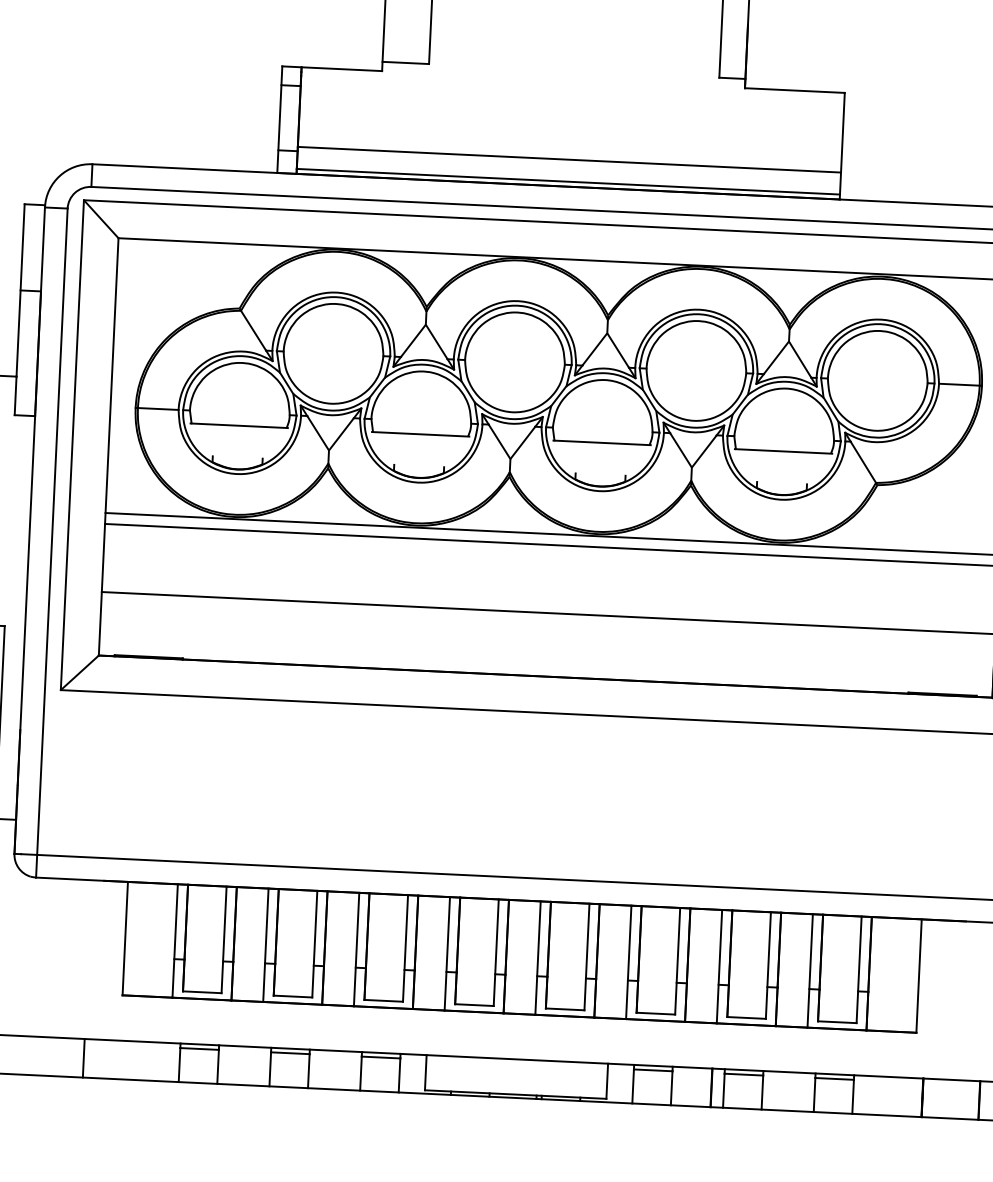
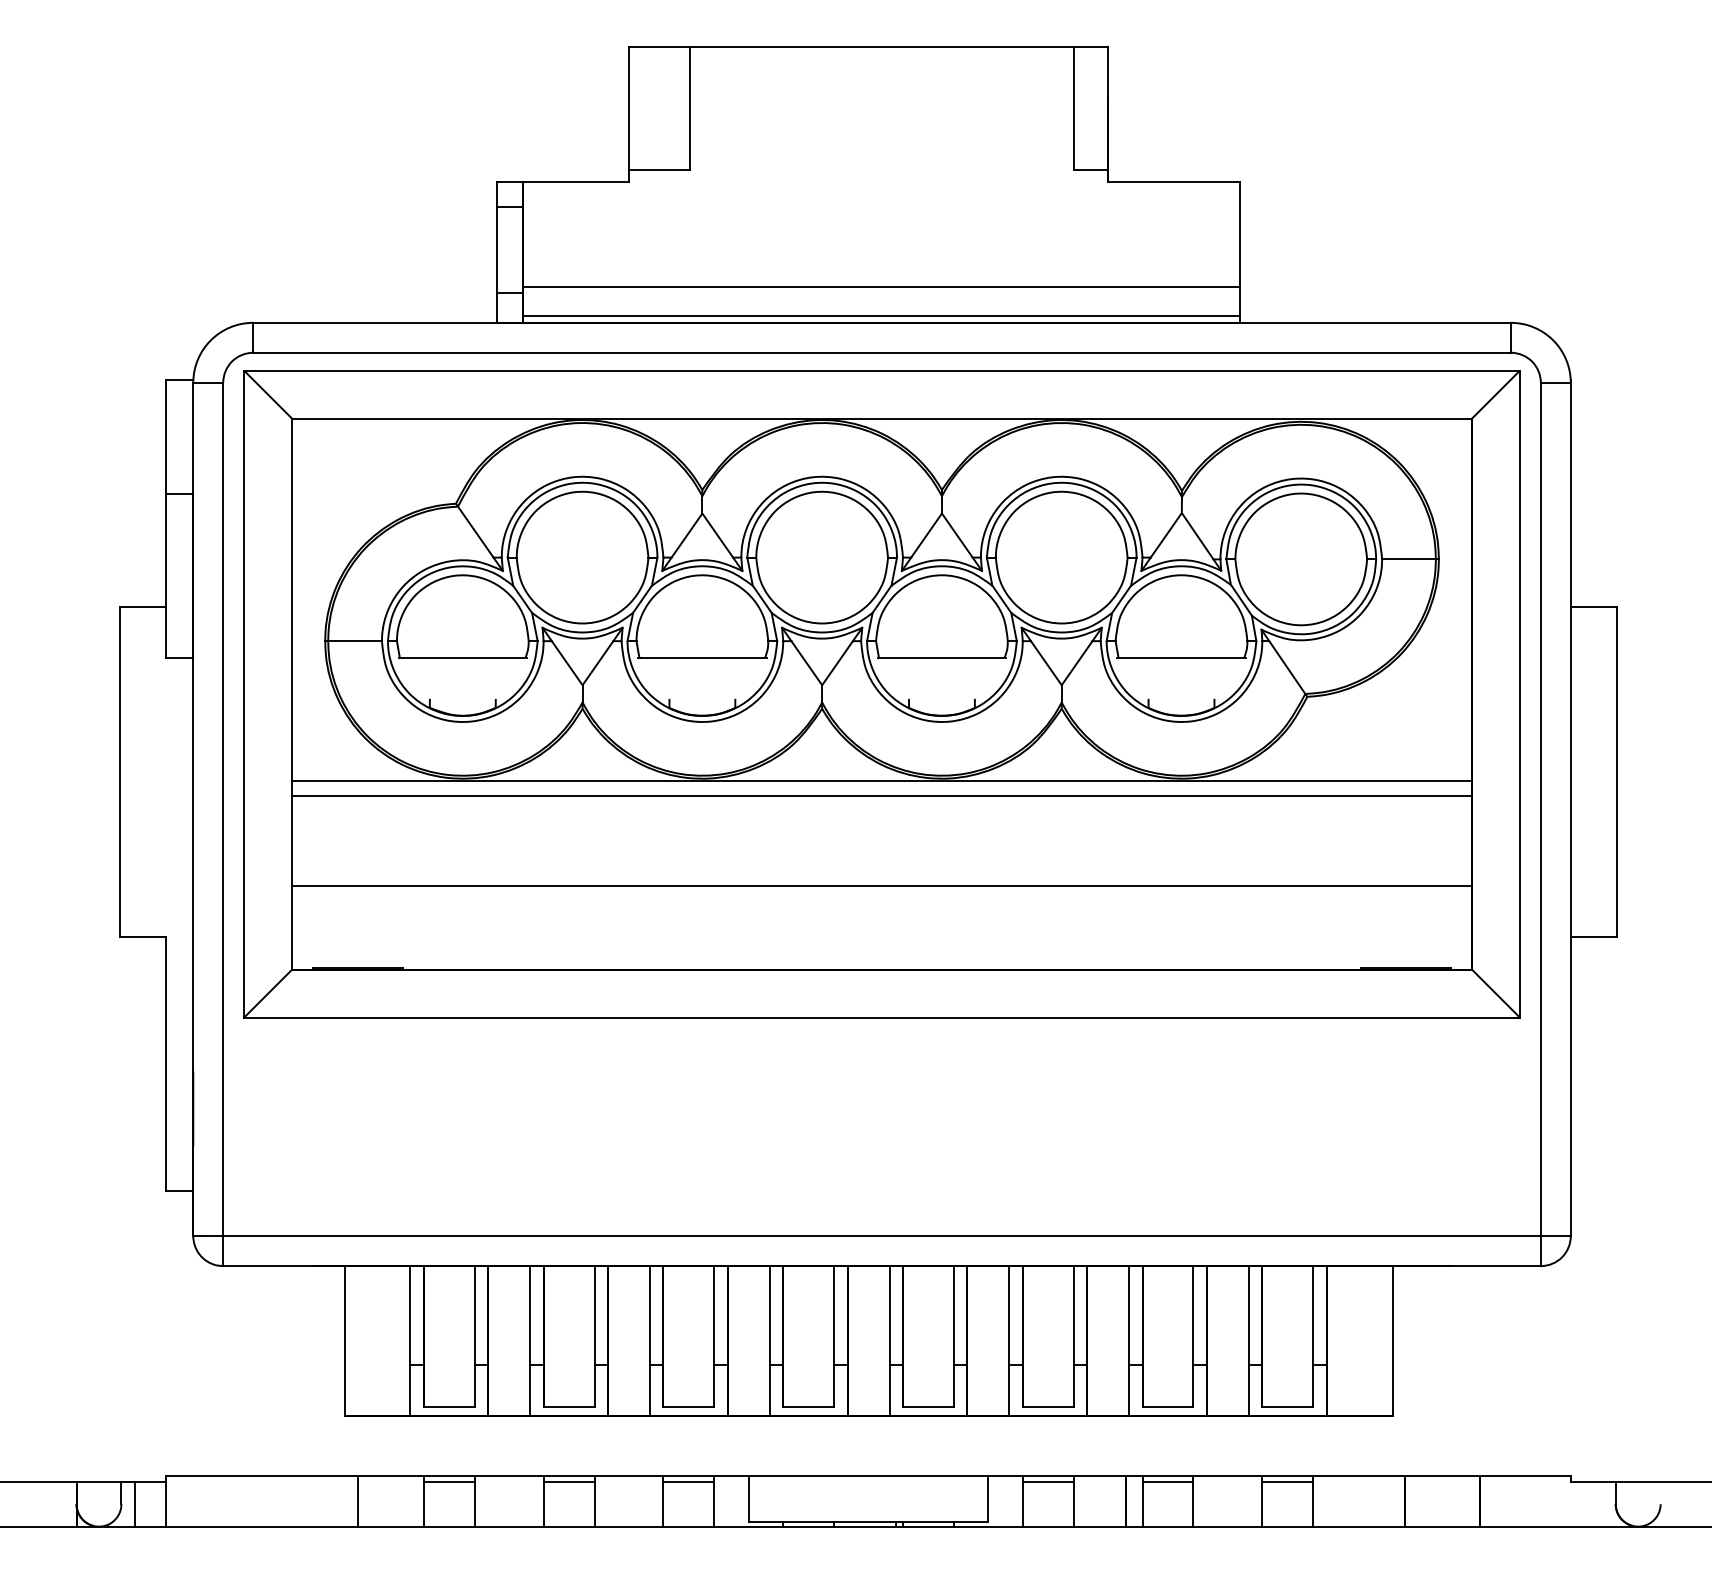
line: (83, 1057) -> (358, 1500), moved

